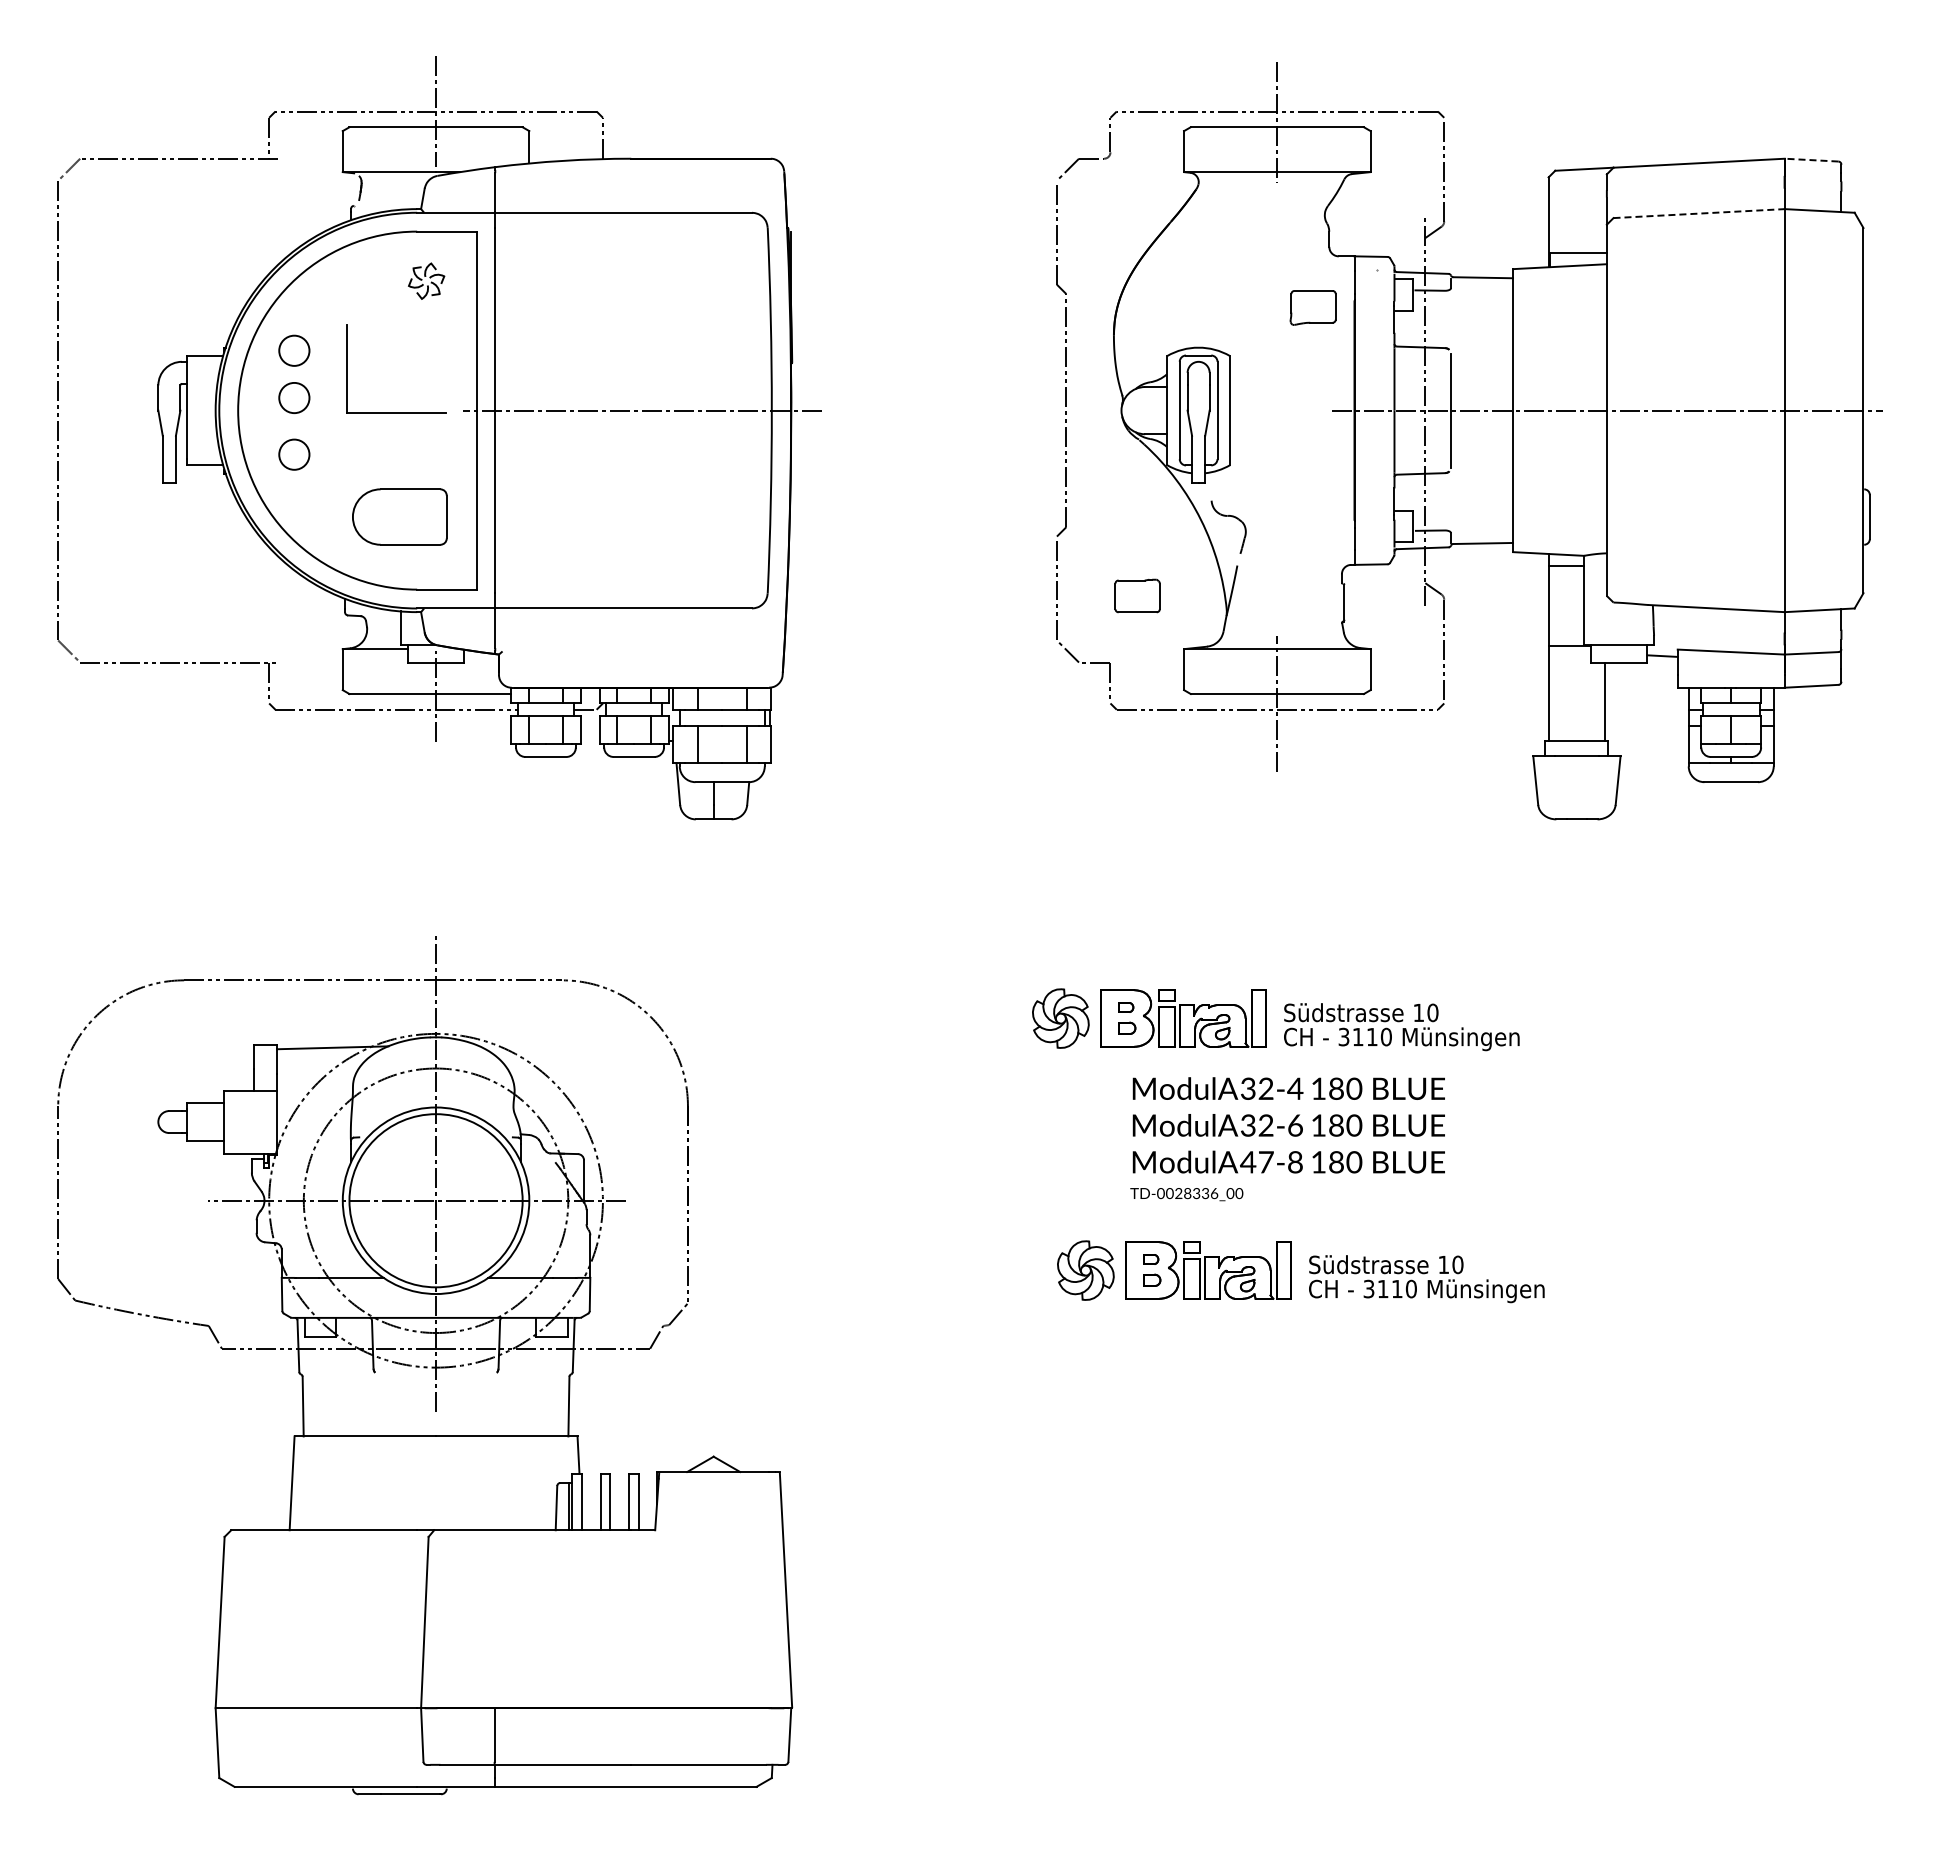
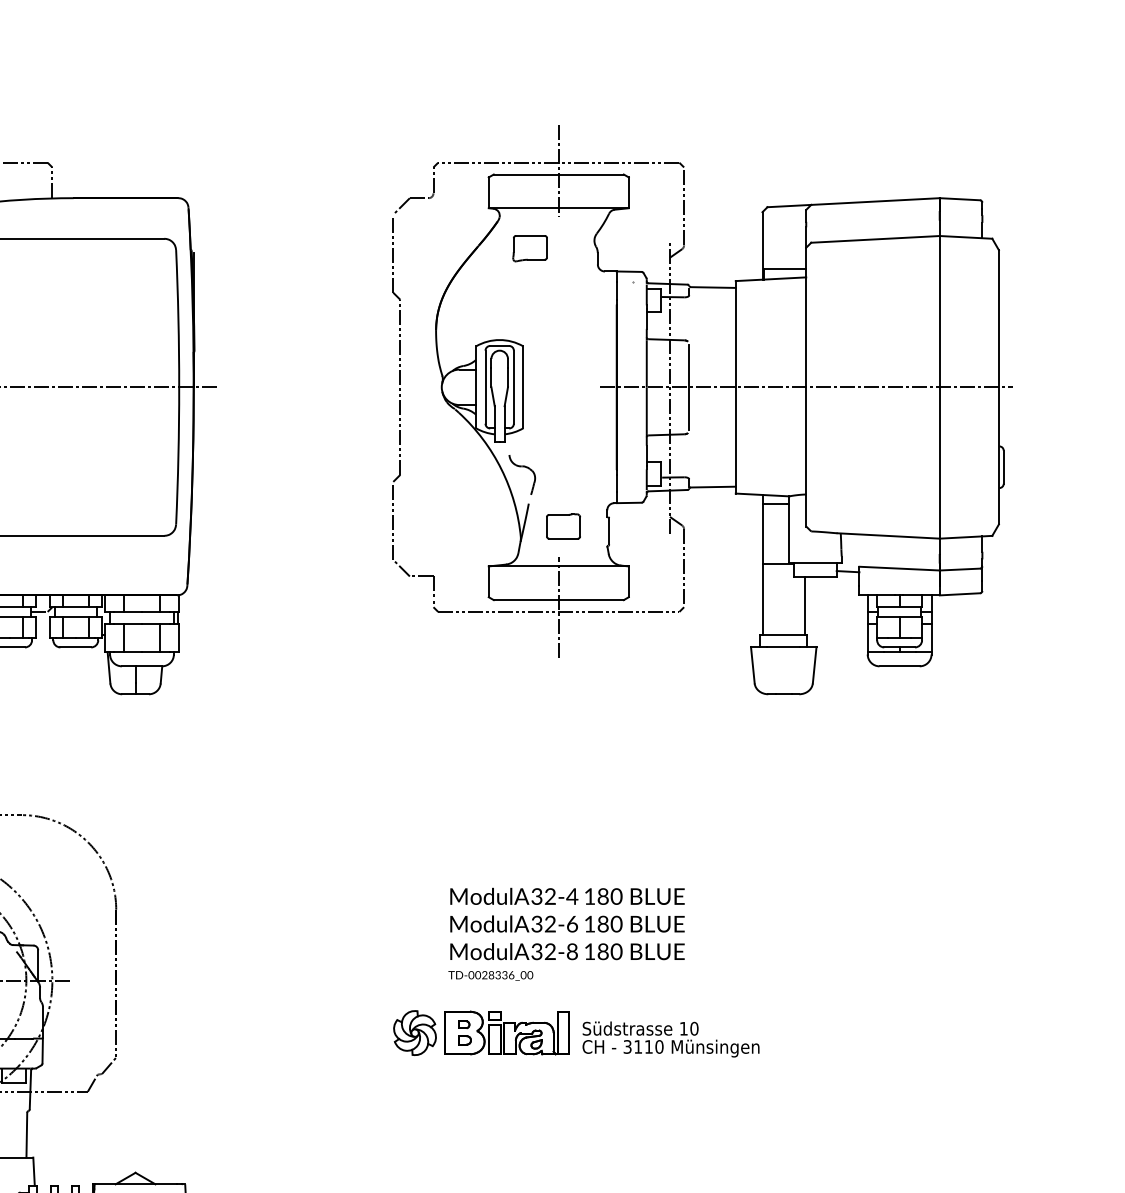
line: (1811, 160) -> (959, 199), dashed -> solid
line: (1699, 213) -> (875, 239), dashed -> solid
part: (1312, 307) -> (529, 248), moved
part: (1137, 595) -> (563, 526), moved
part: (1266, 1019) -> (550, 844), removed
text: (1256, 1162) -> (543, 951), 47-8 -> 32-8

